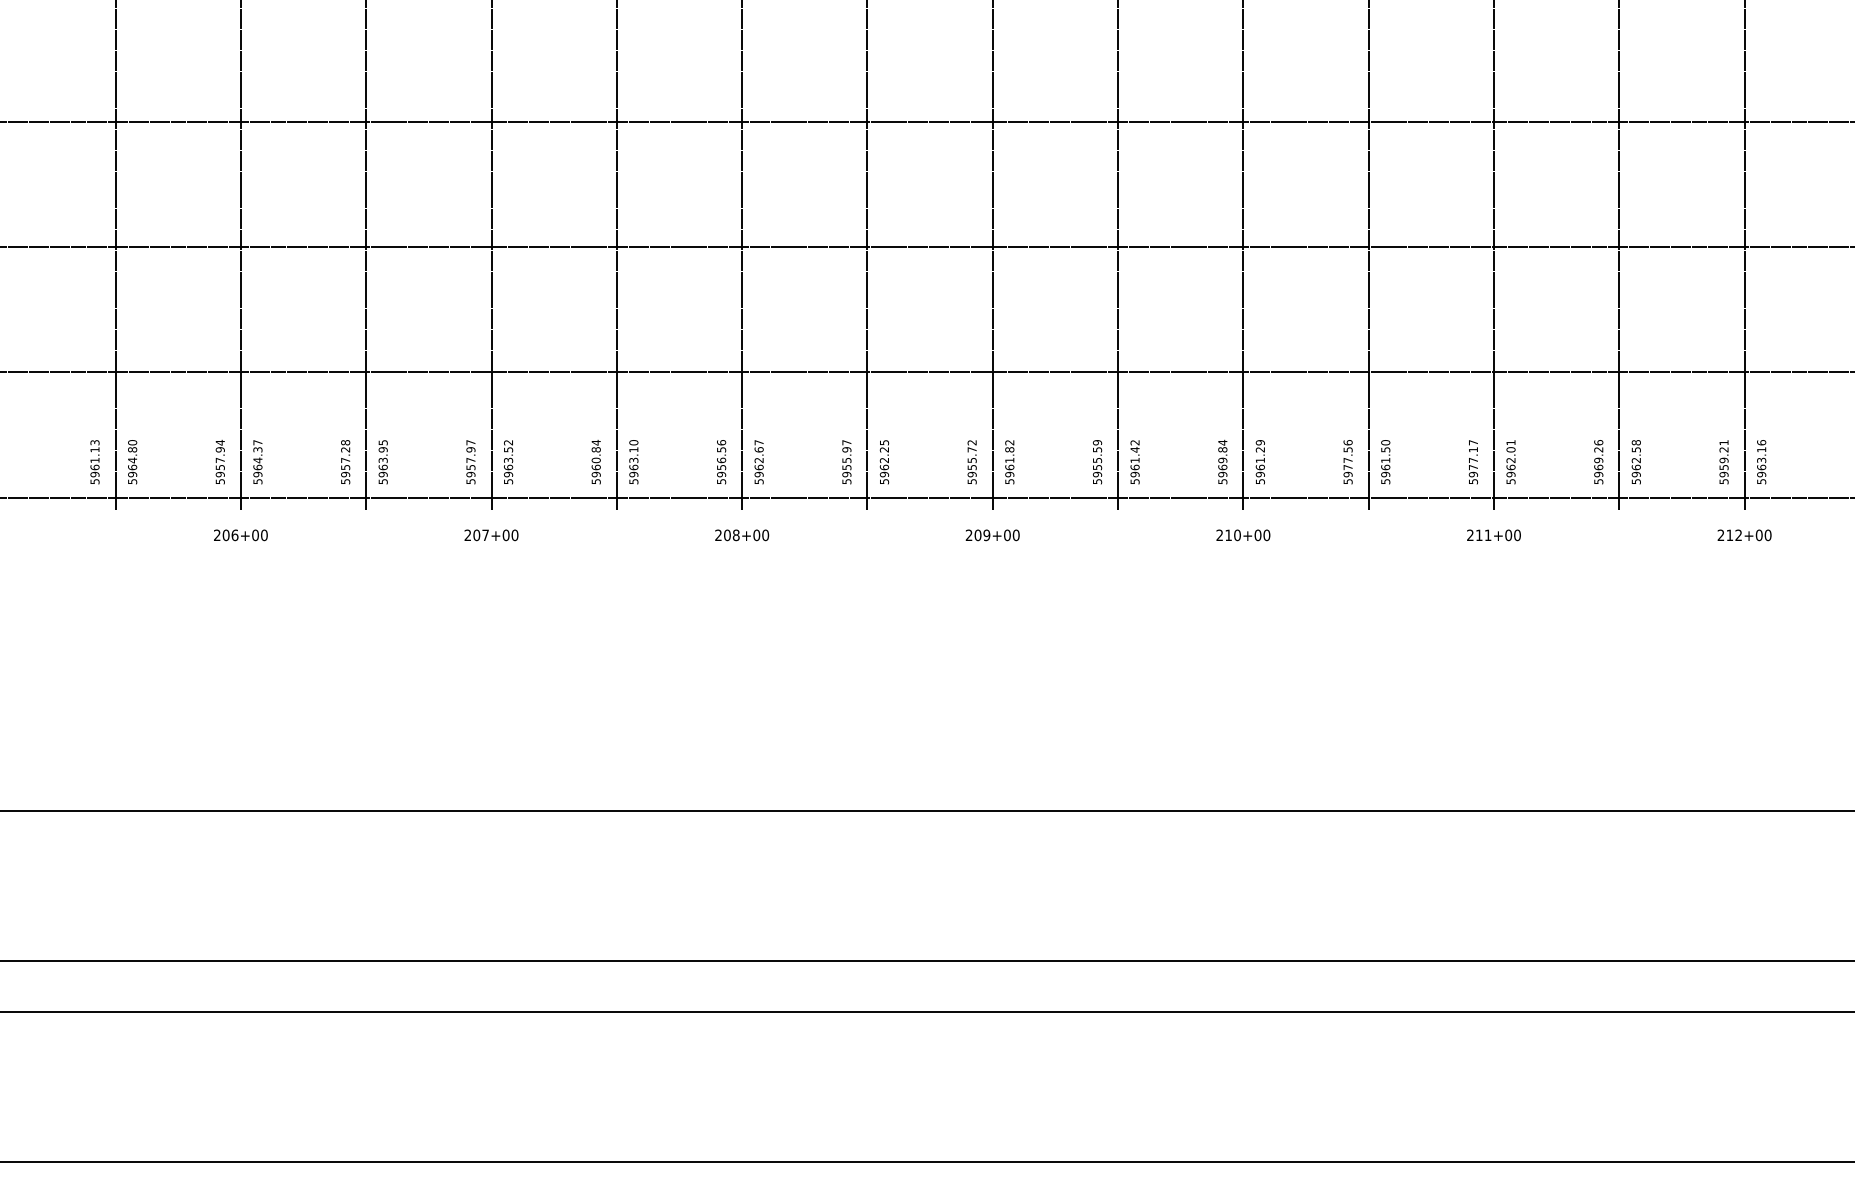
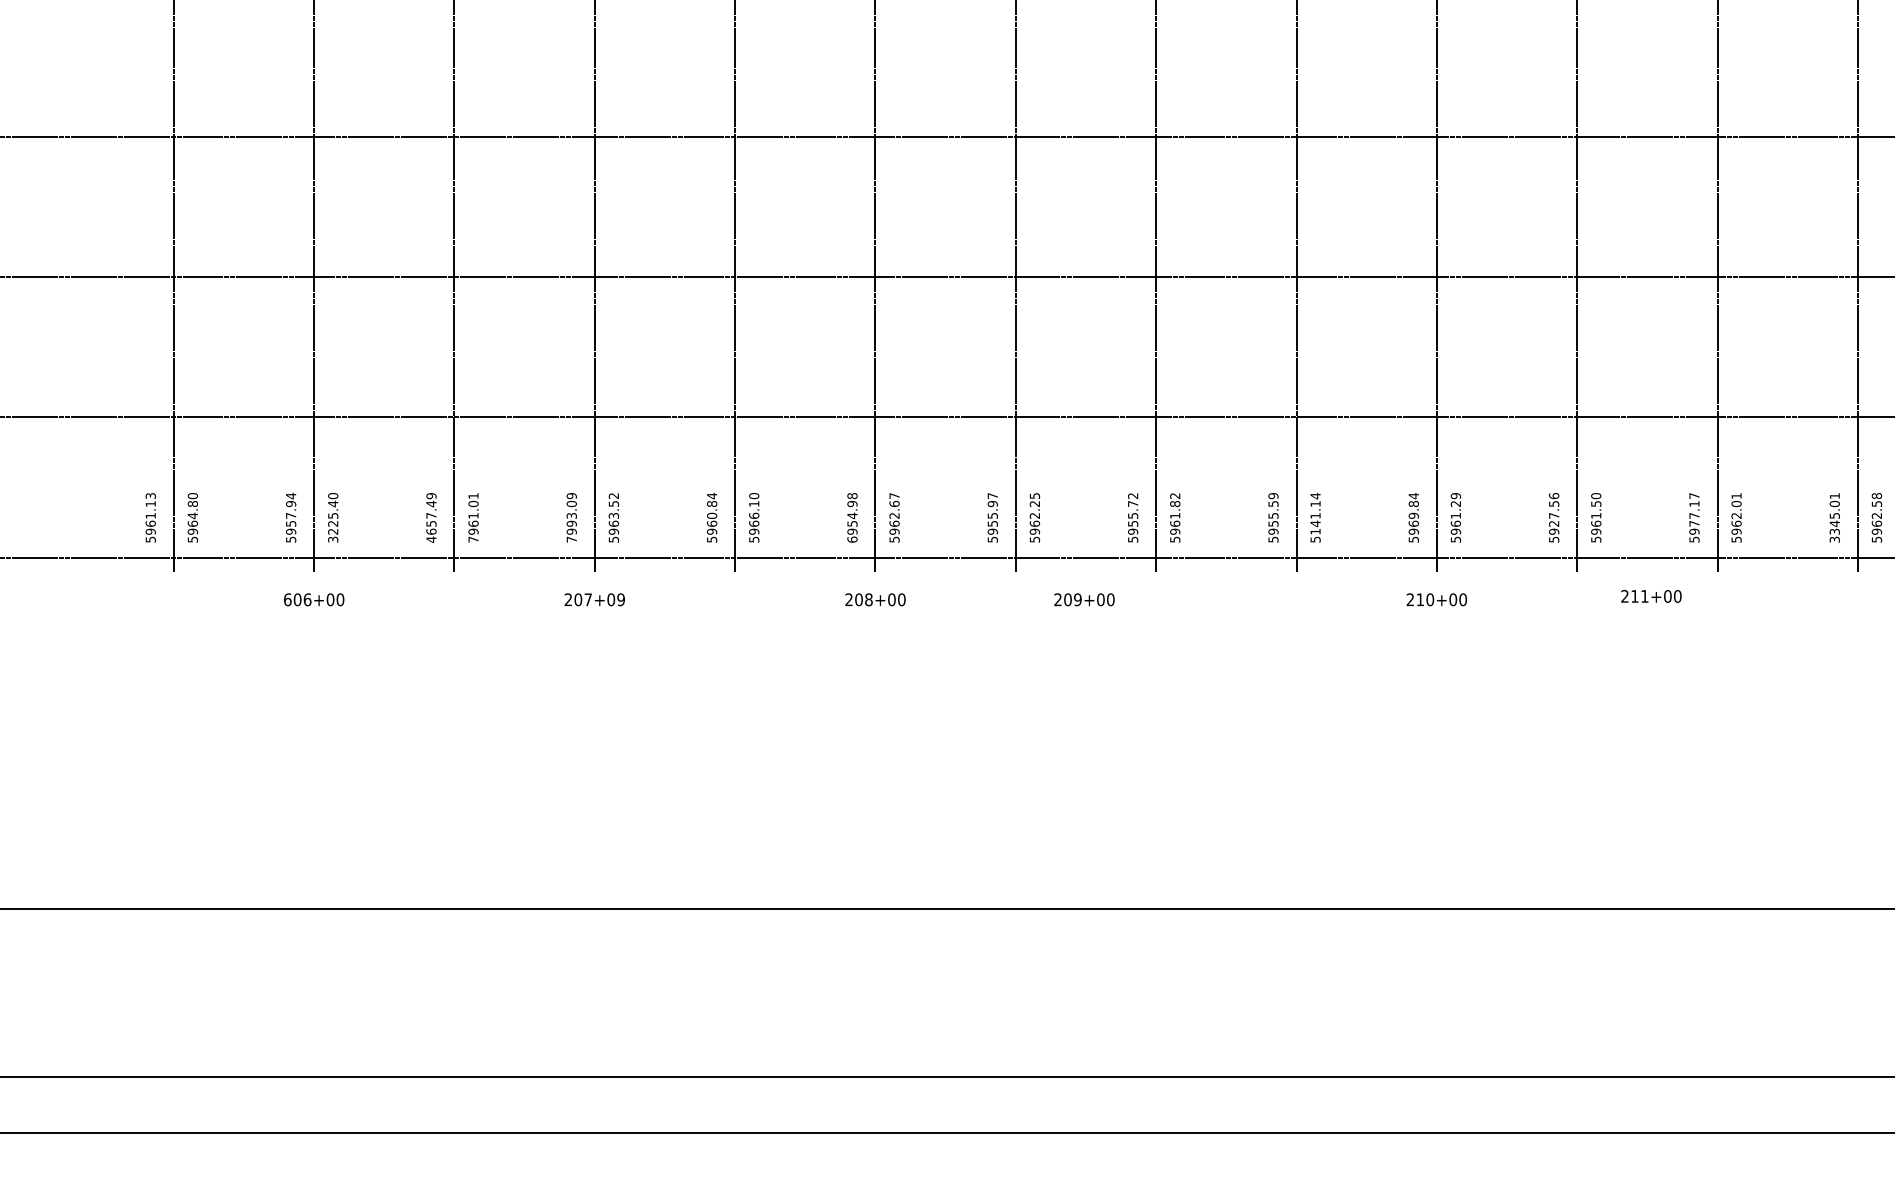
text: (1134, 458) -> (1314, 513), 5961.42 -> 5141.14
text: (633, 460) -> (753, 515), 5963.10 -> 5966.10
text: (257, 461) -> (332, 517), 5964.37 -> 3225.40
text: (1598, 461) -> (1834, 517), 5969.26 -> 3345.01
text: (345, 462) -> (431, 518), 5957.28 -> 4657.49
text: (382, 462) -> (472, 518), 5963.95 -> 7961.01
text: (470, 462) -> (571, 518), 5957.97 -> 7993.09
text: (721, 462) -> (852, 518), 5956.56 -> 6954.98
text: (1347, 467) -> (1553, 523), 5977.56 -> 5927.56
text: (217, 535) -> (287, 599), 206+00 -> 606+00
text: (514, 535) -> (620, 599), 207+00 -> 207+09
text: (992, 535) -> (1084, 599), moved
text: (1493, 535) -> (1650, 596), moved

